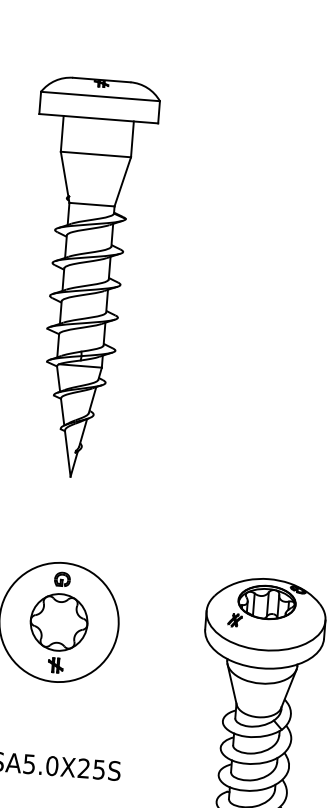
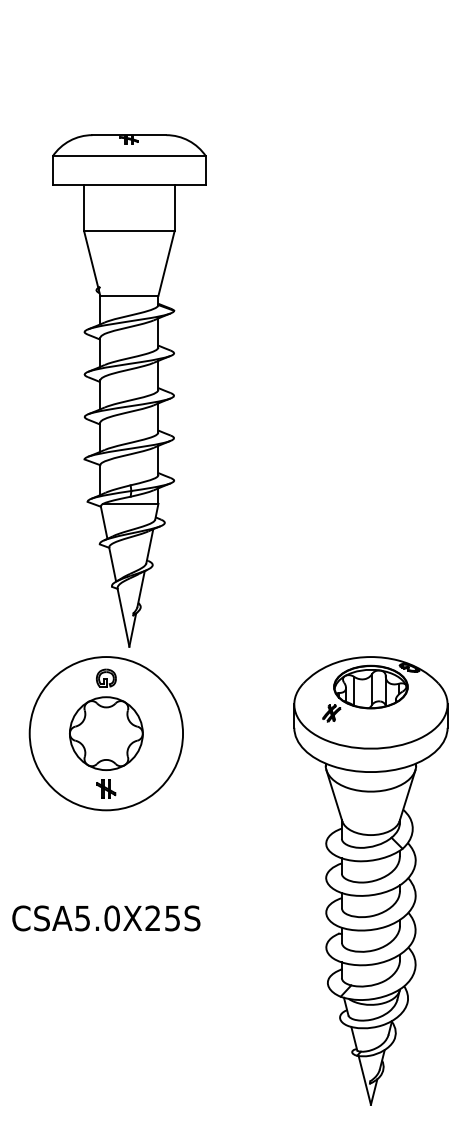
part: (86, 278) -> (129, 390), moved

